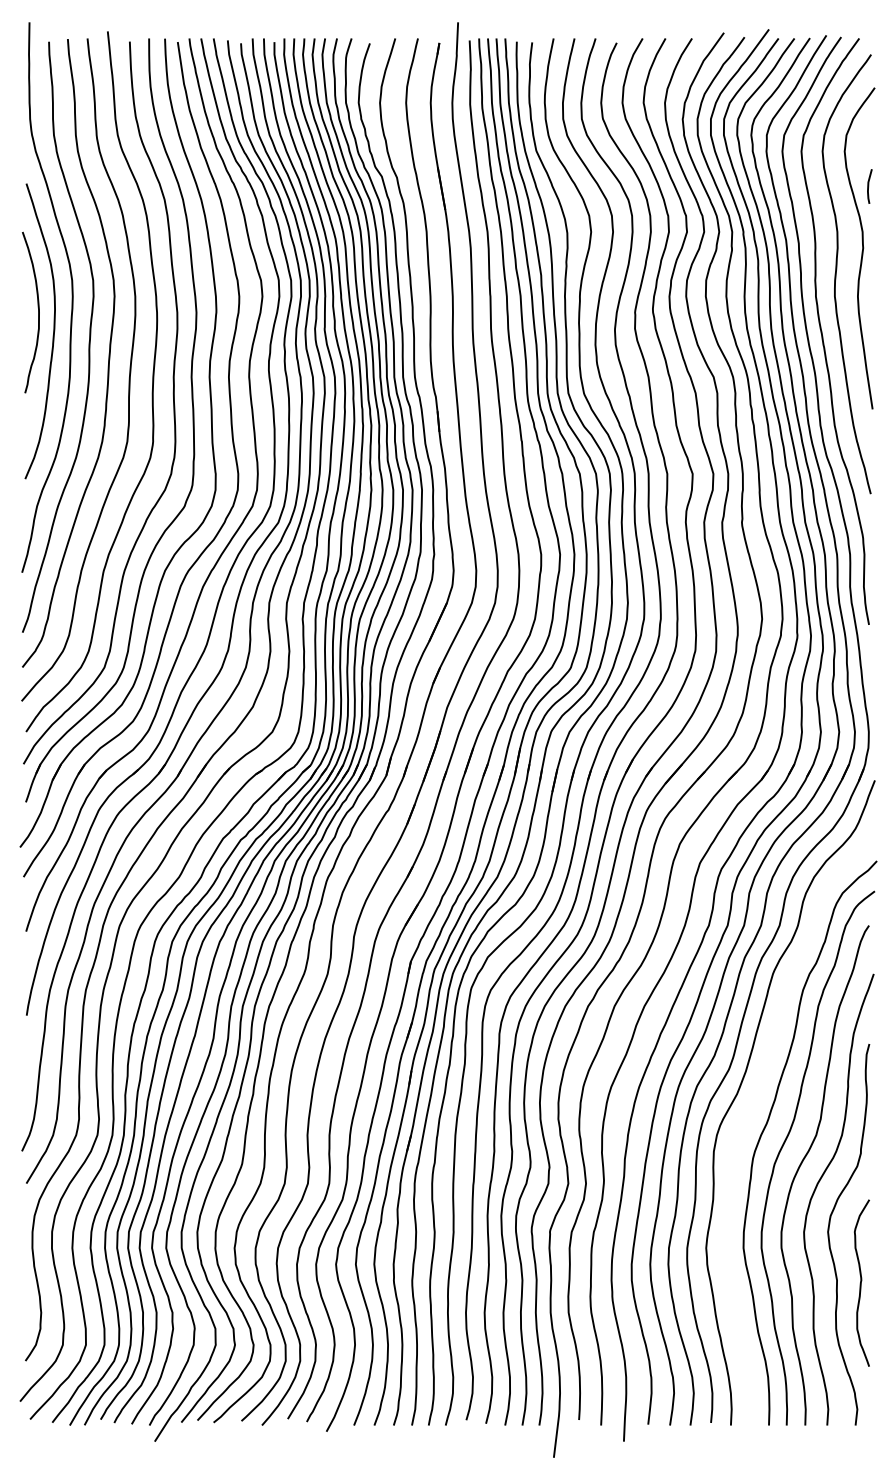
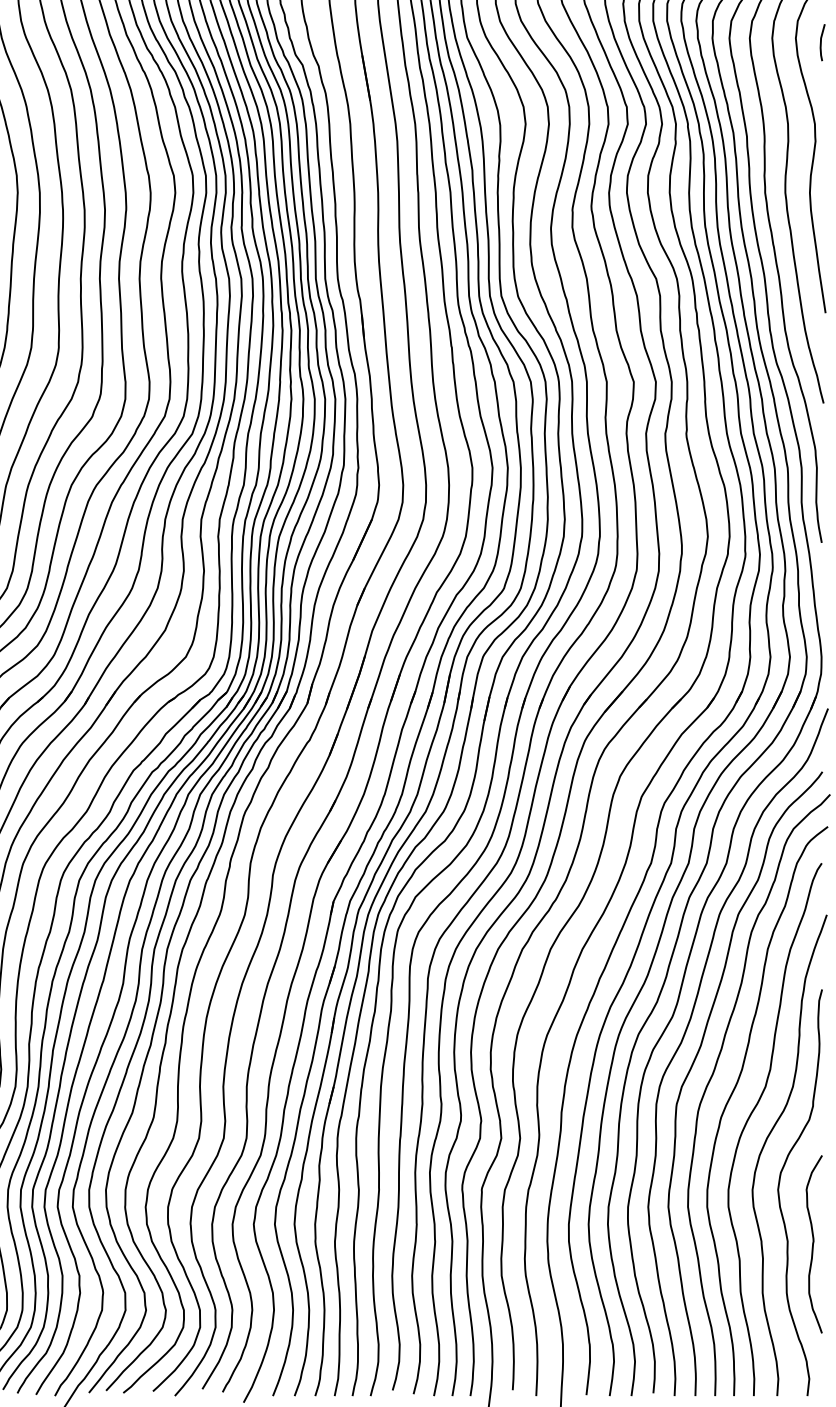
line: (869, 186) -> (822, 42), moved
curve: (751, 1109) -> (696, 1059), added

